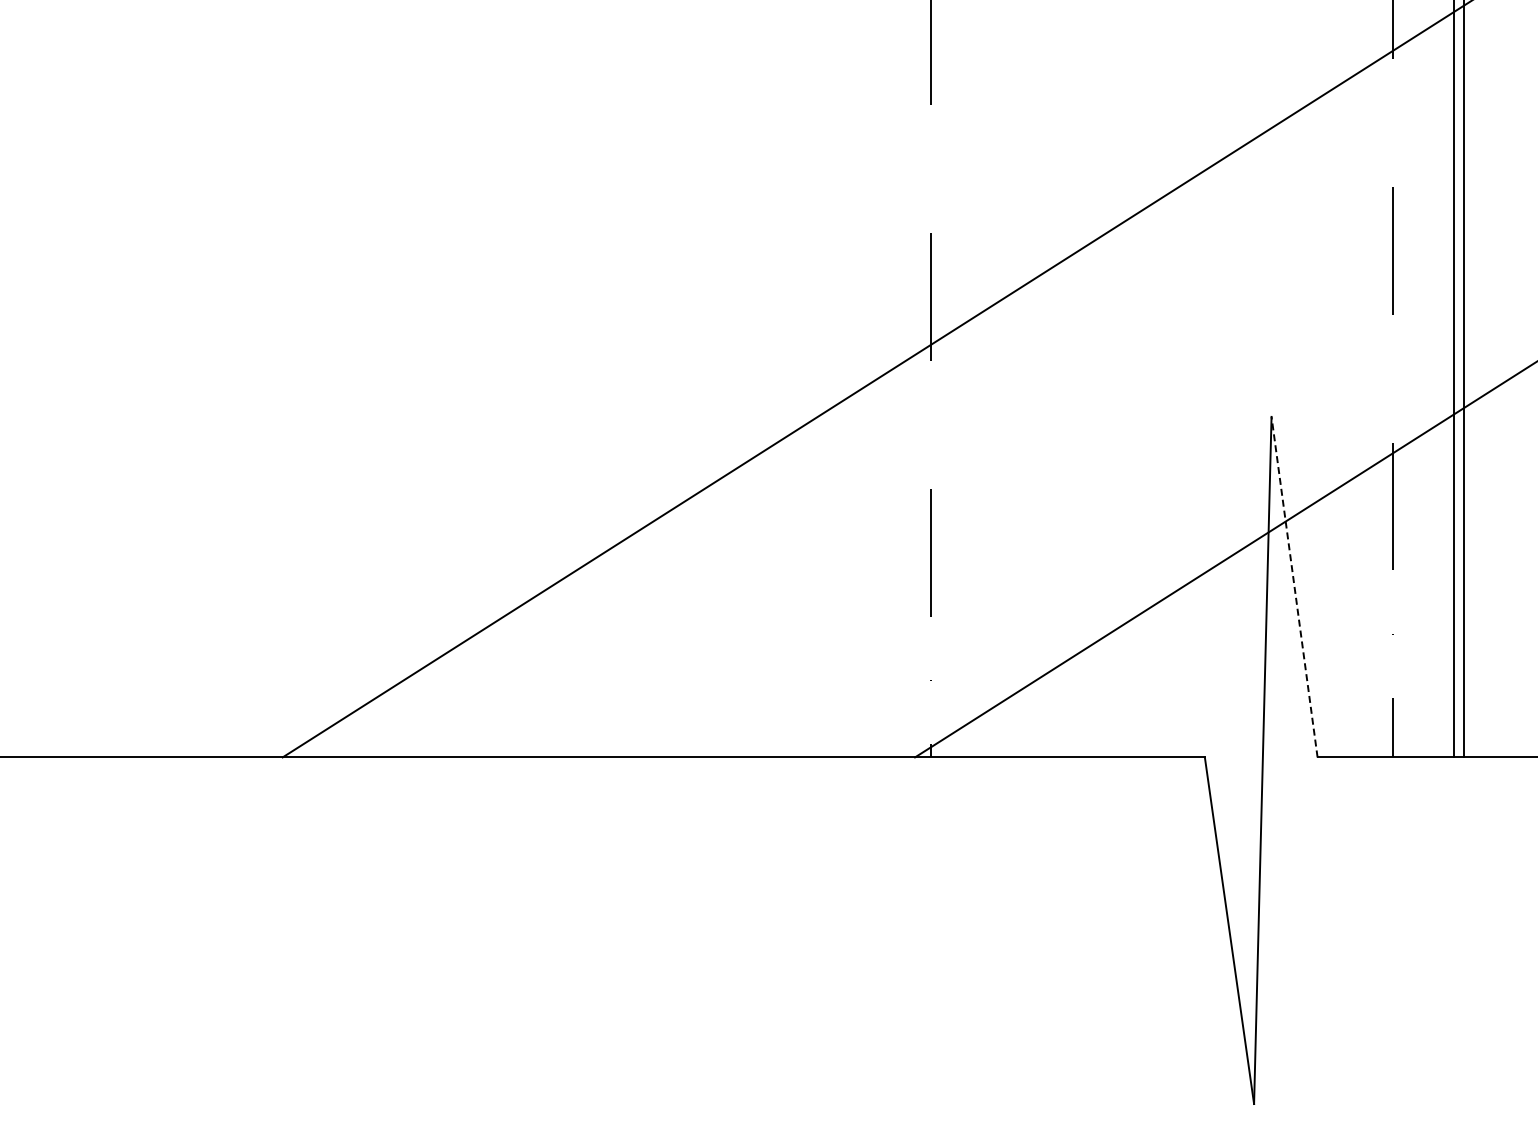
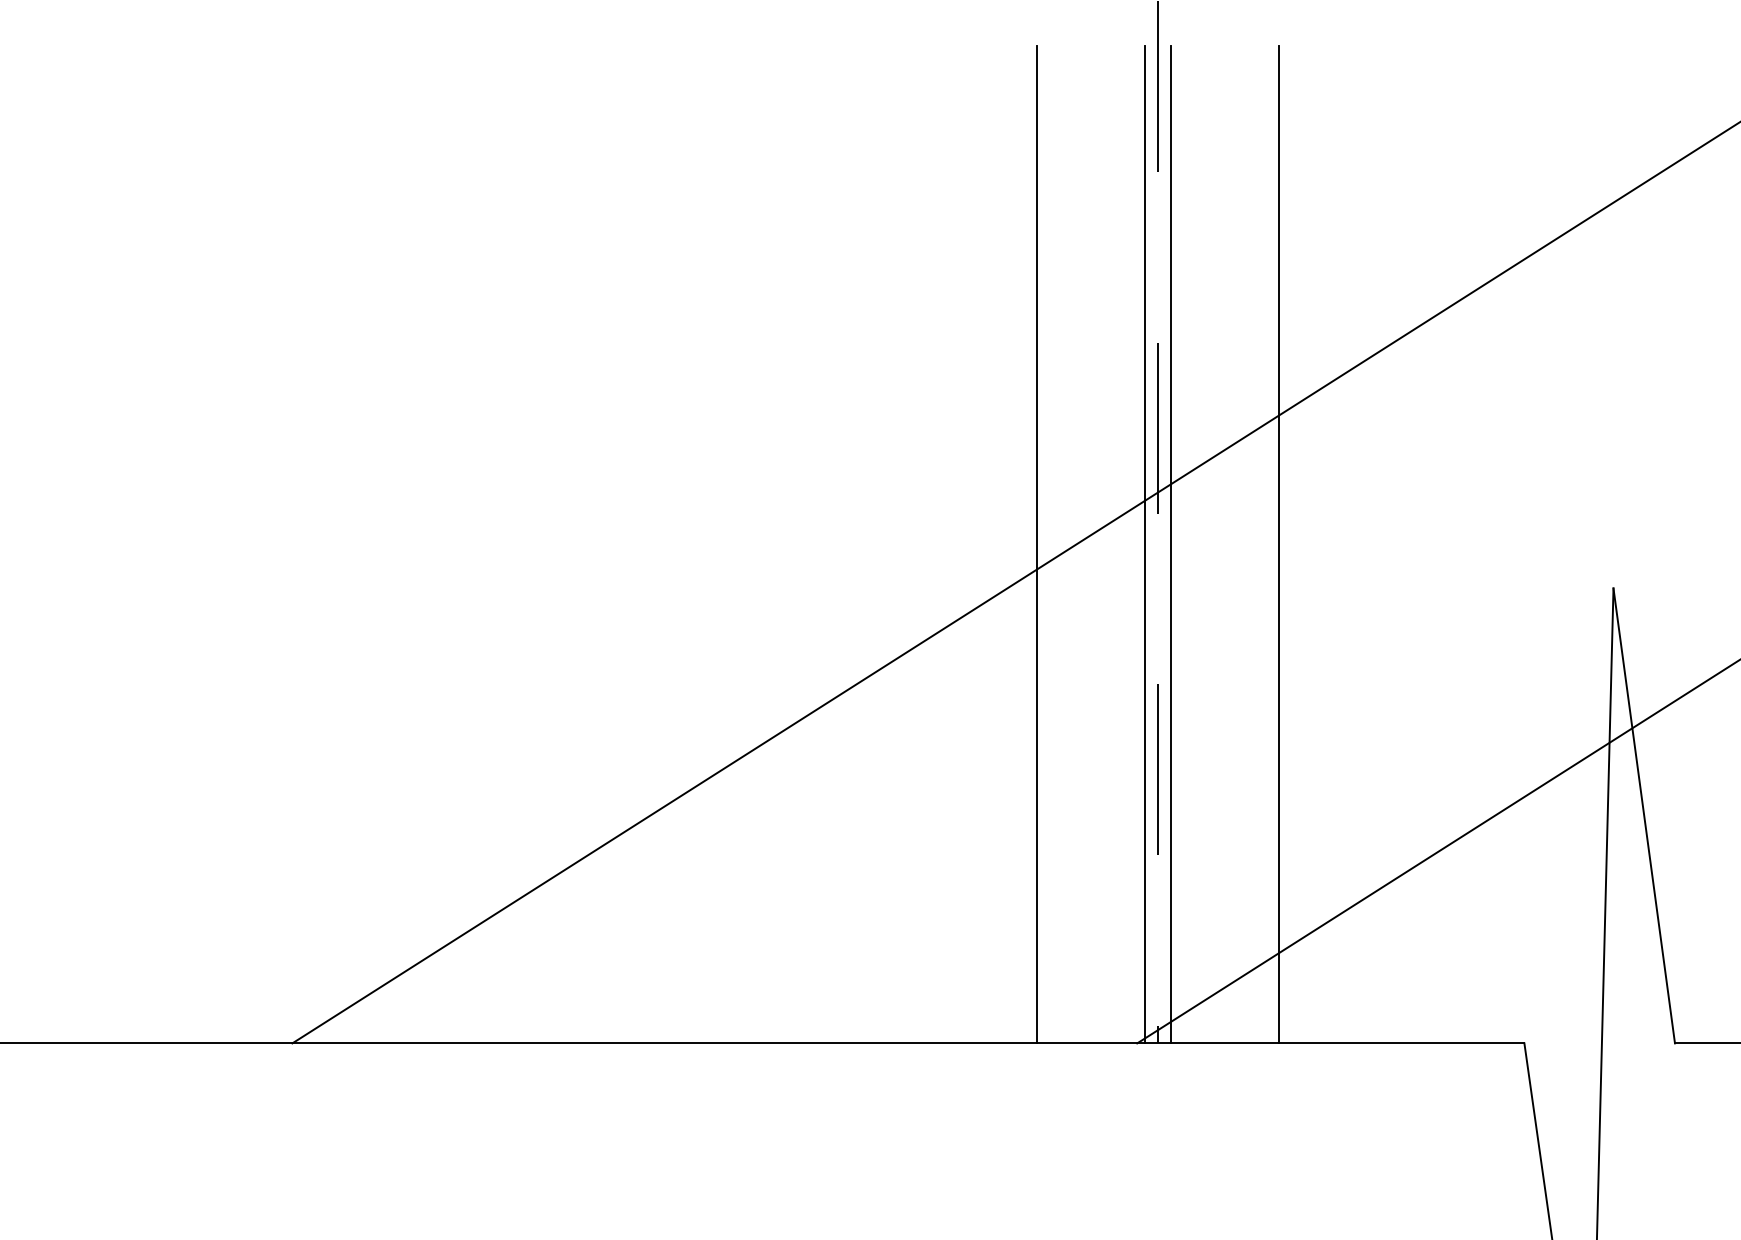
line: (840, 384) -> (1037, 545), added
line: (920, 384) -> (1144, 545), added
line: (940, 384) -> (1171, 545), added
line: (1021, 384) -> (1279, 545), added
line: (1294, 587) -> (1644, 816), dashed -> solid

